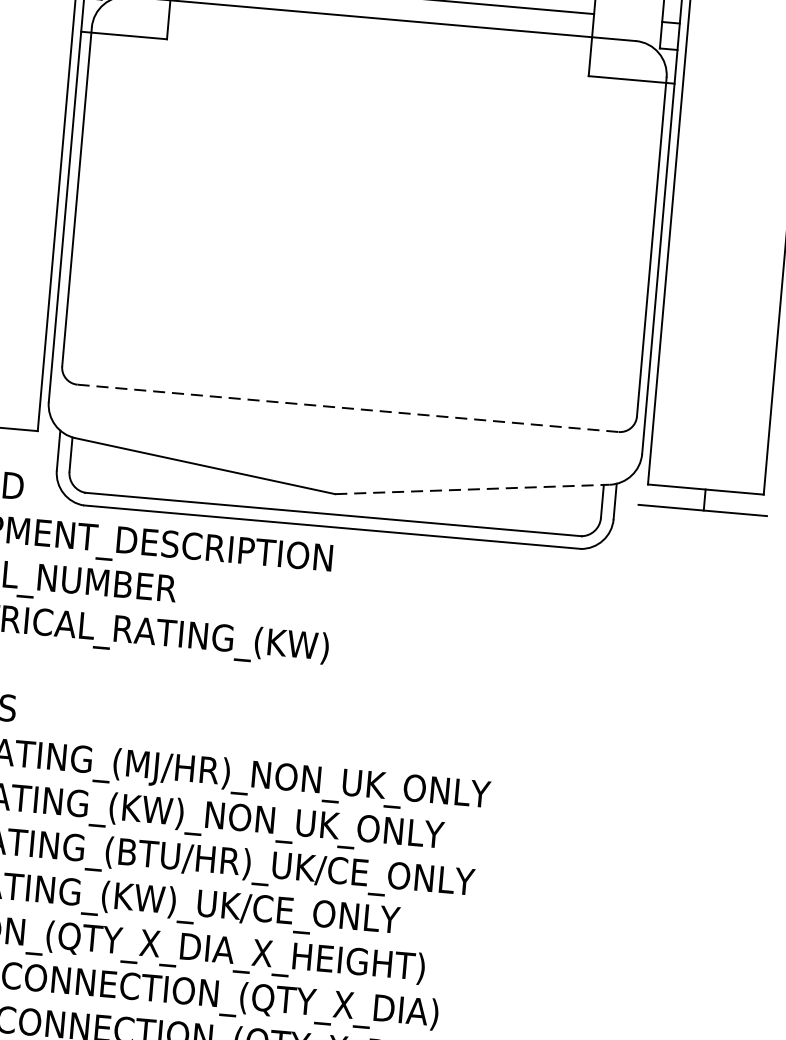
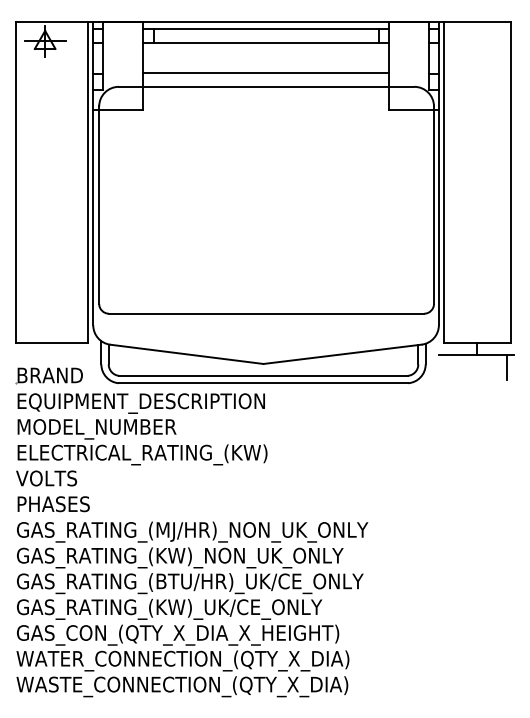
line: (347, 407) -> (266, 313), dashed -> solid
line: (472, 489) -> (342, 354), dashed -> solid
line: (752, 534) -> (506, 366), added

